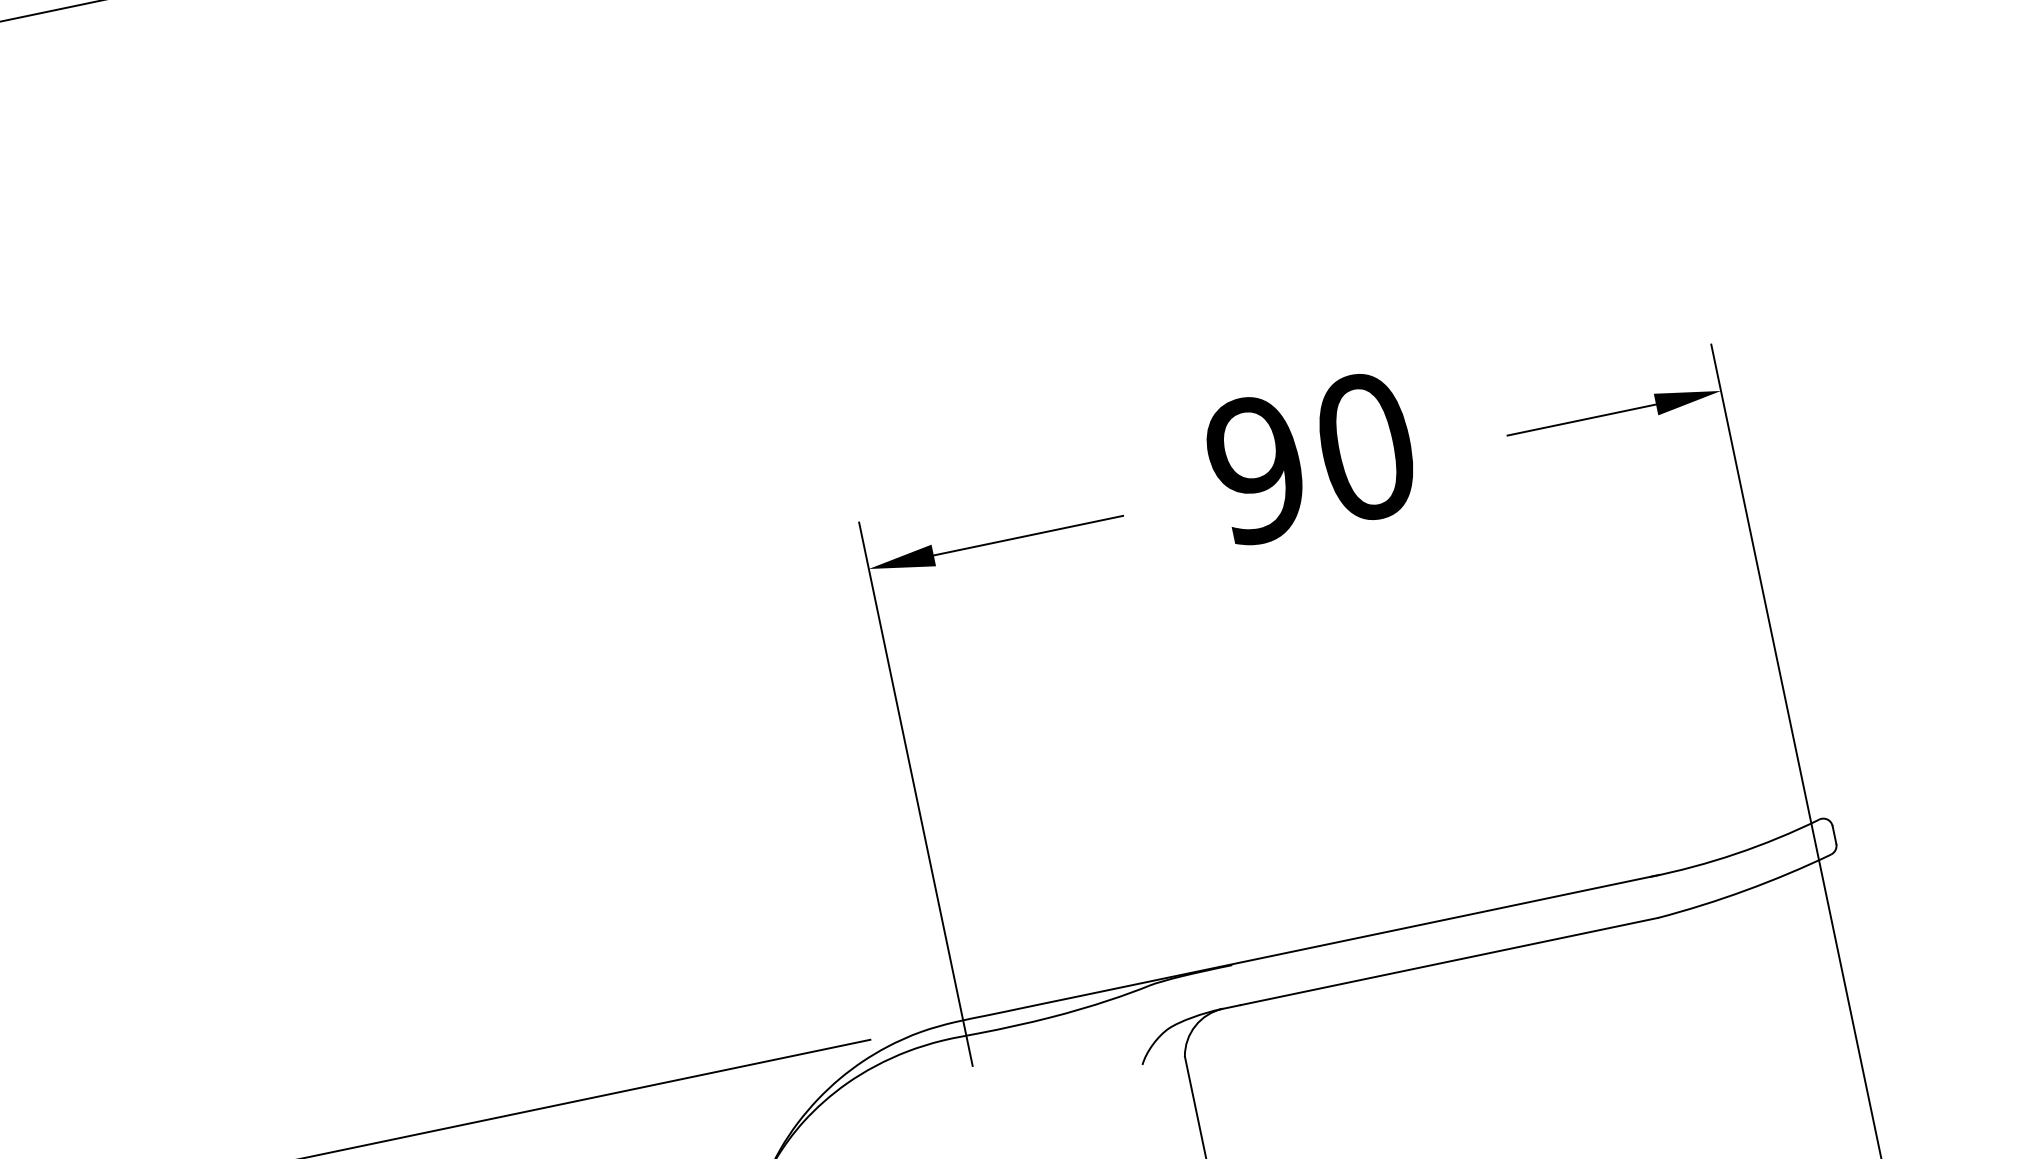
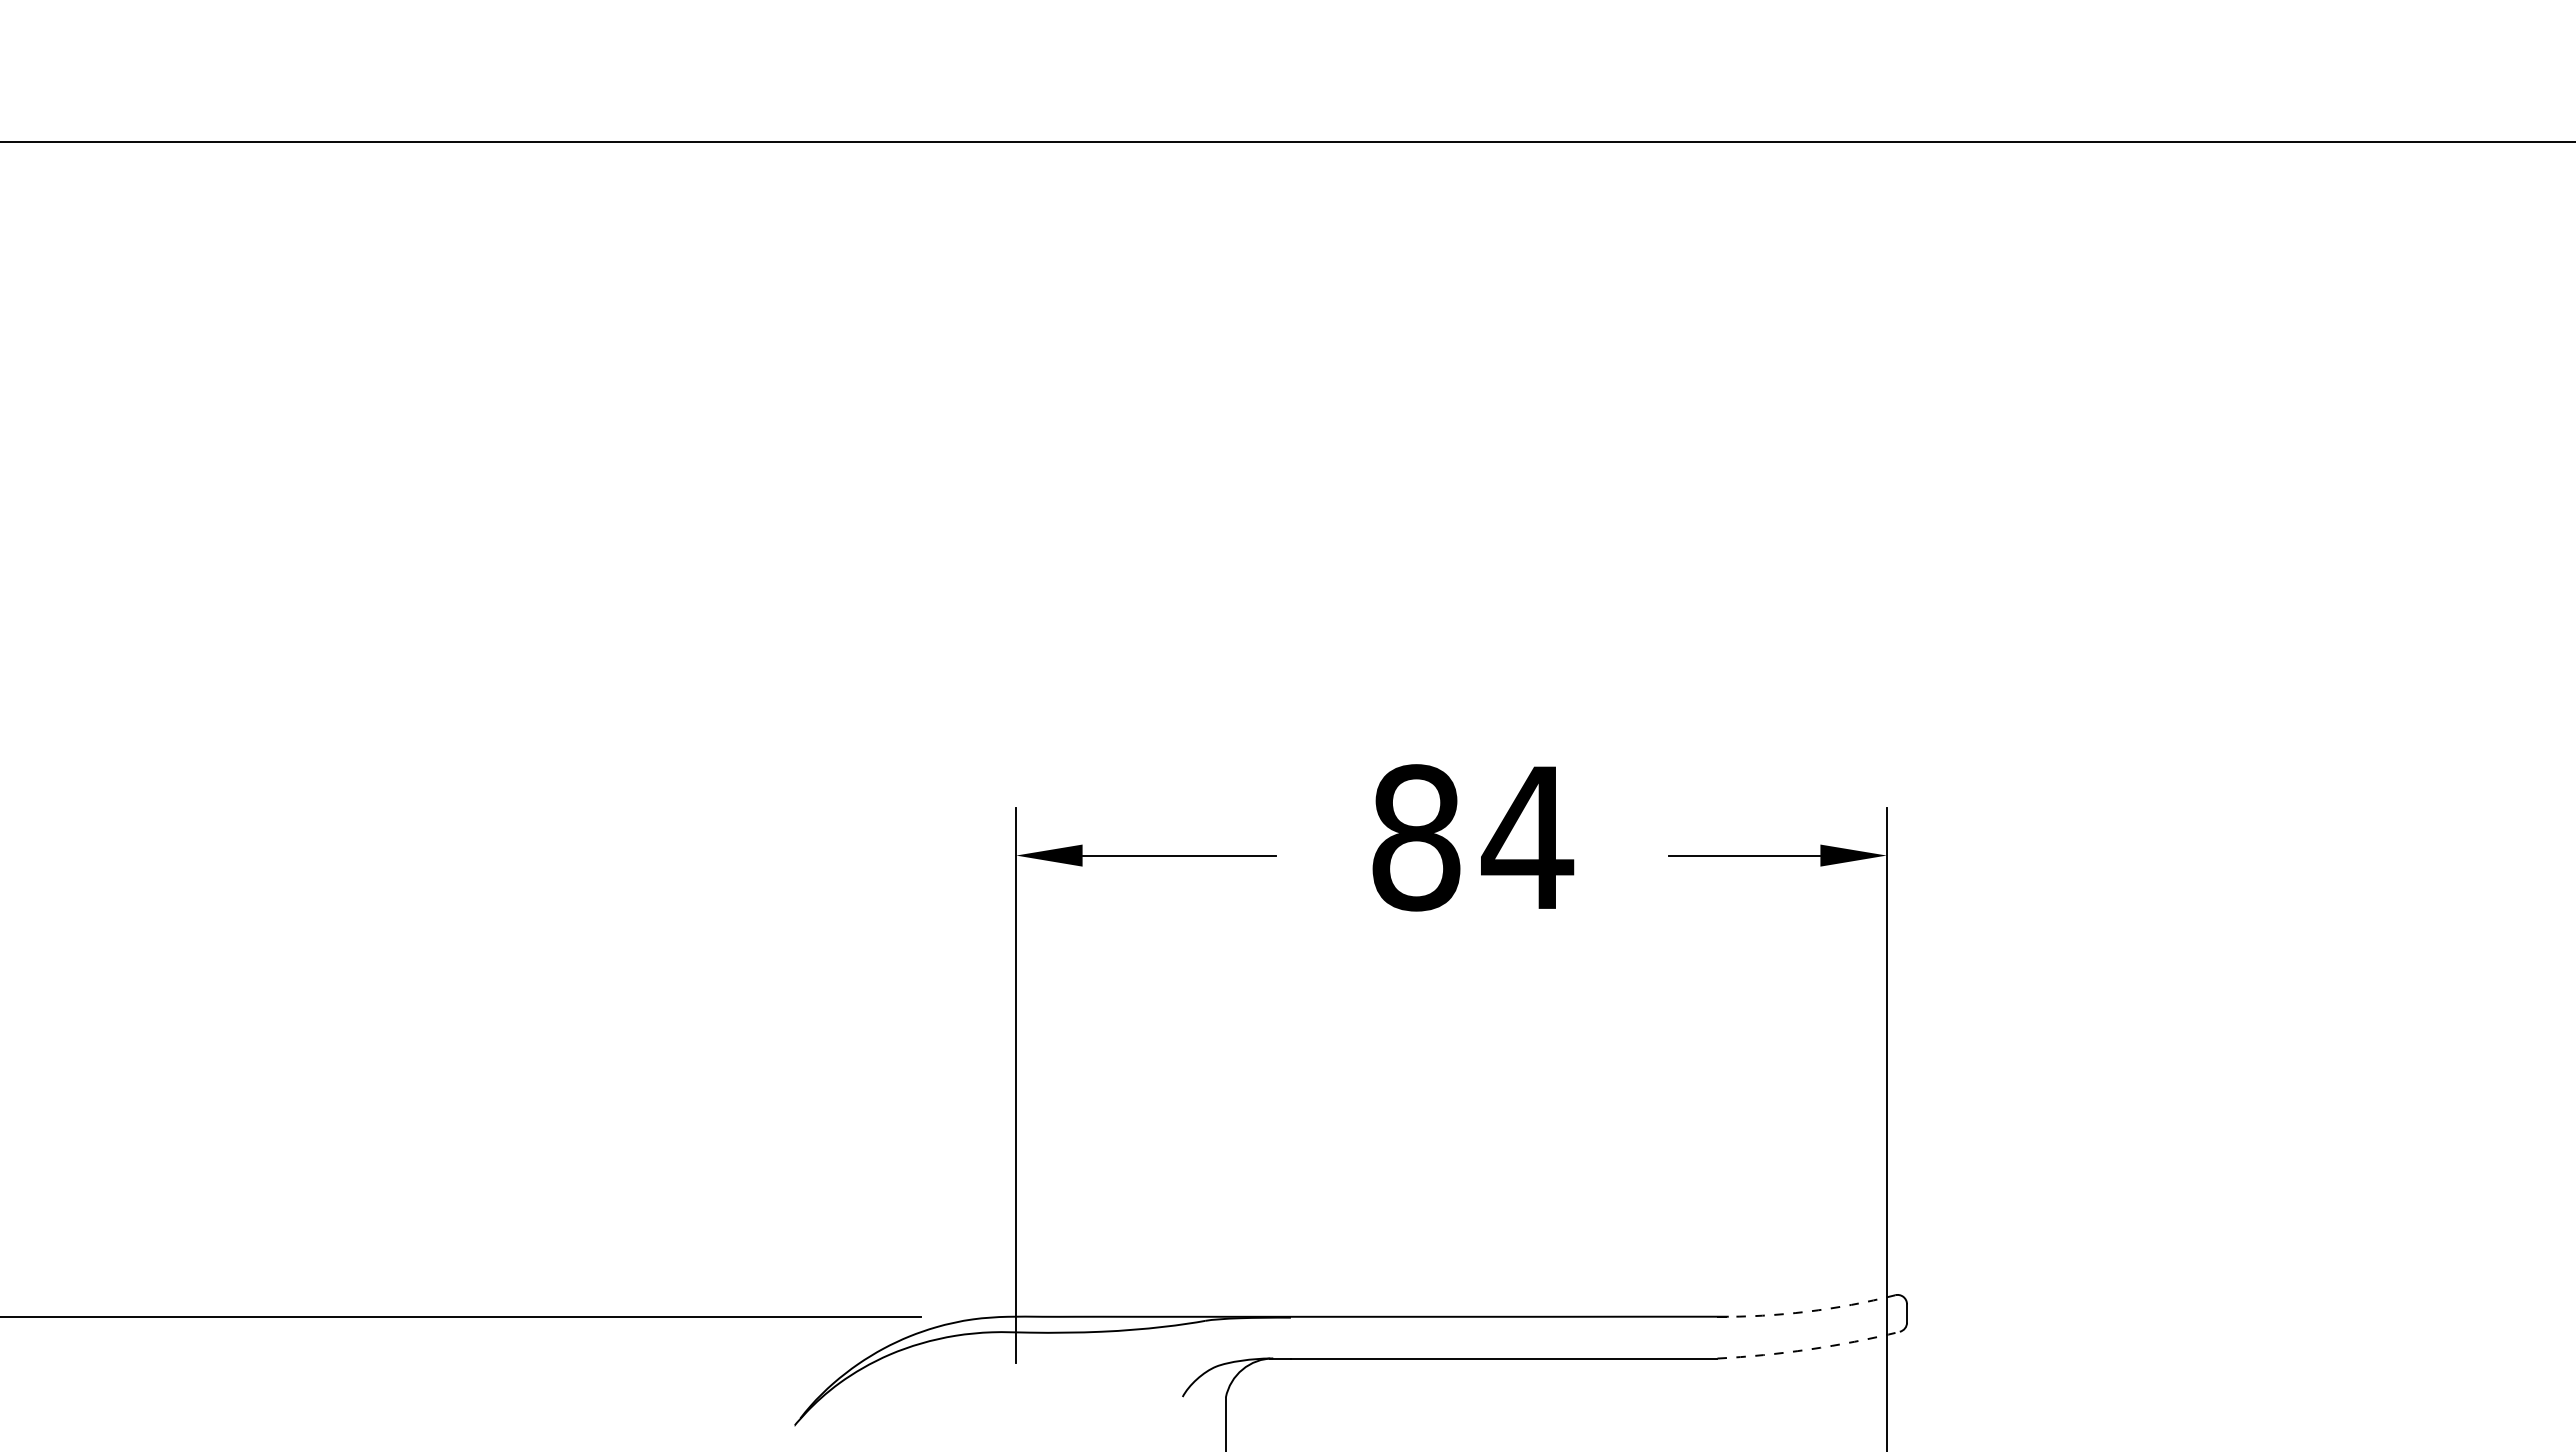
text: (1311, 458) -> (1472, 837), 90 -> 84
arc: (1736, 853) -> (1807, 1311), solid -> dashed
arc: (1746, 890) -> (1809, 1349), solid -> dashed

